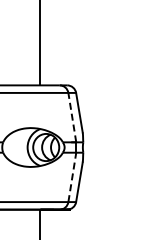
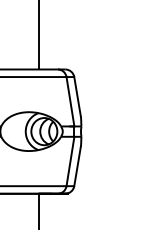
line: (72, 117) -> (70, 101), dashed -> solid
line: (72, 177) -> (70, 161), dashed -> solid

